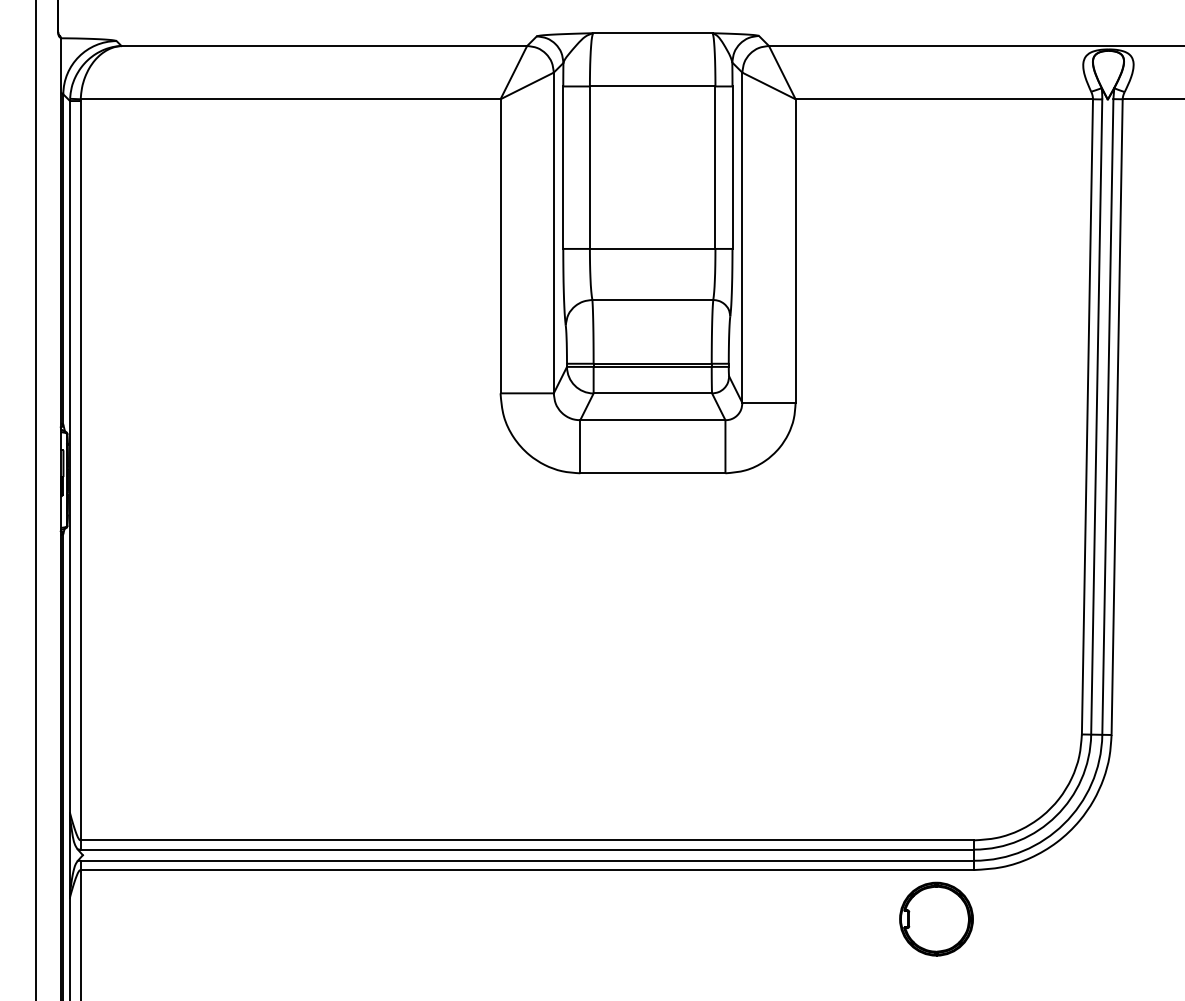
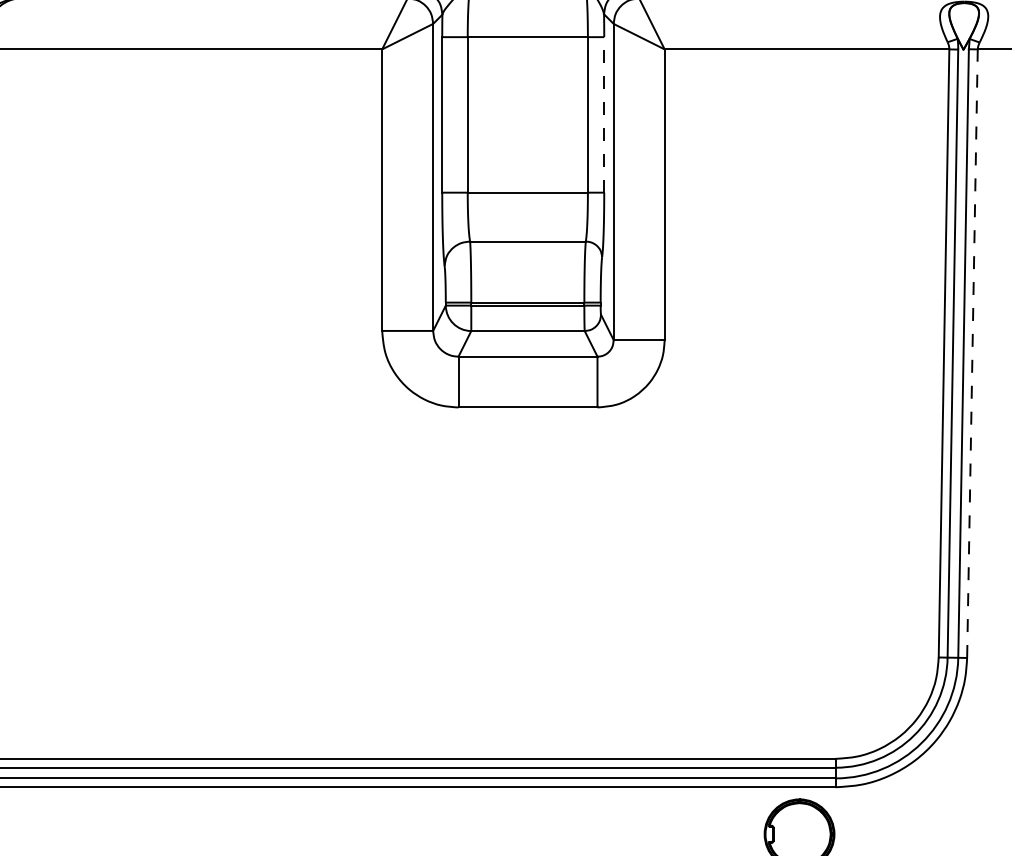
line: (732, 167) -> (604, 114), solid -> dashed
line: (1117, 417) -> (972, 354), solid -> dashed

